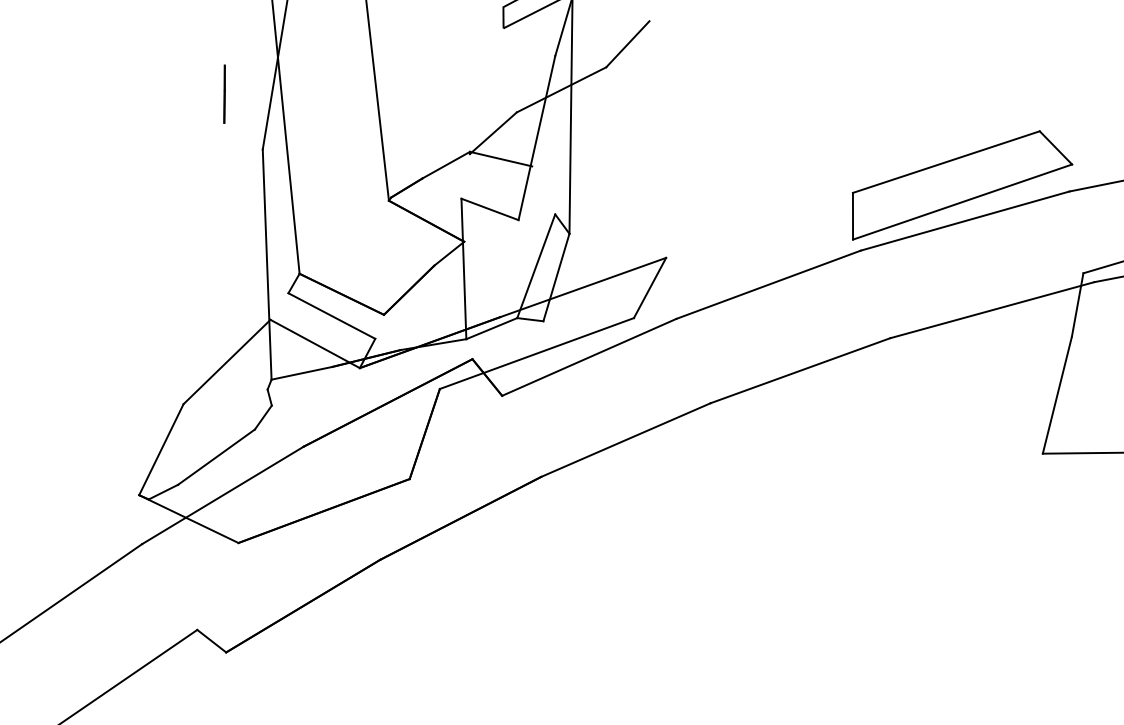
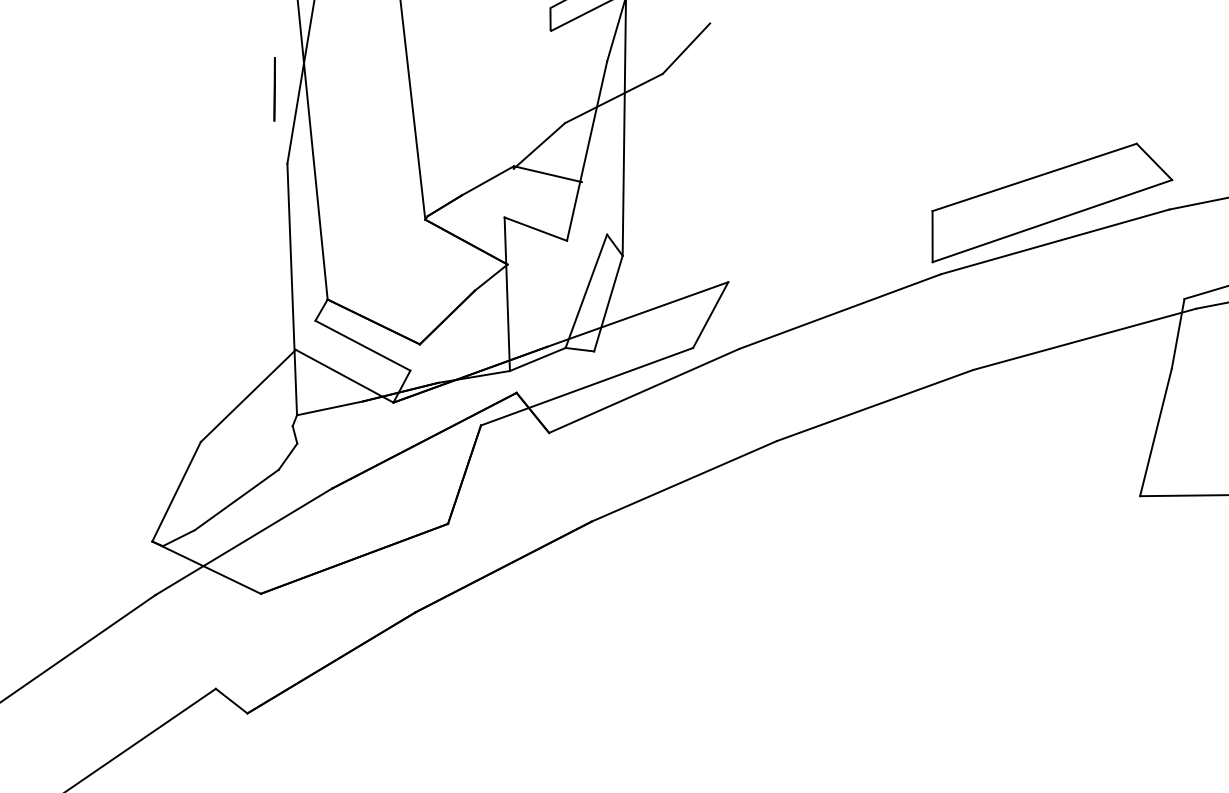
line: (224, 94) -> (274, 89), moved

